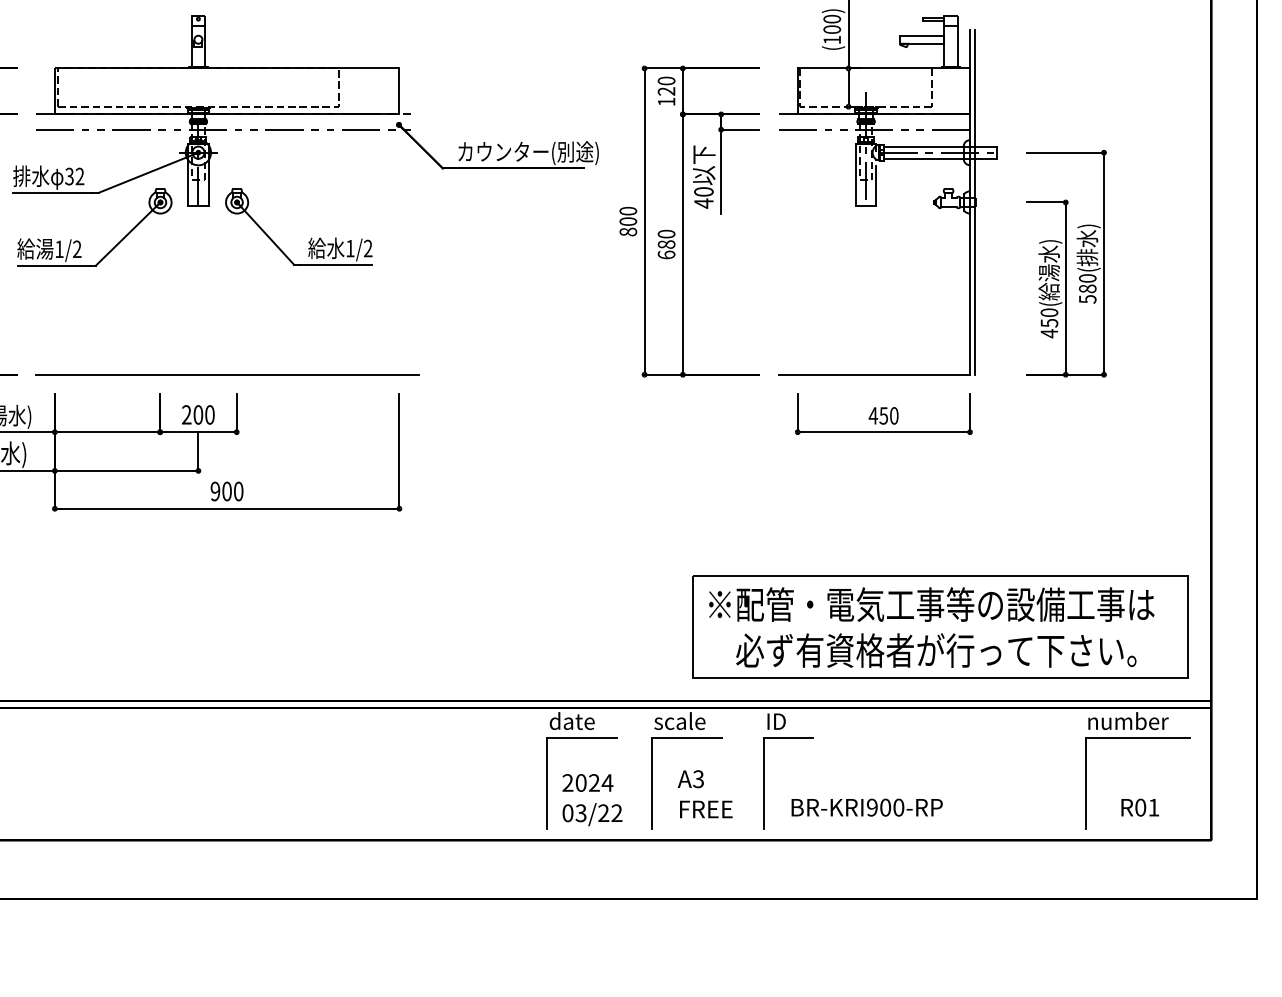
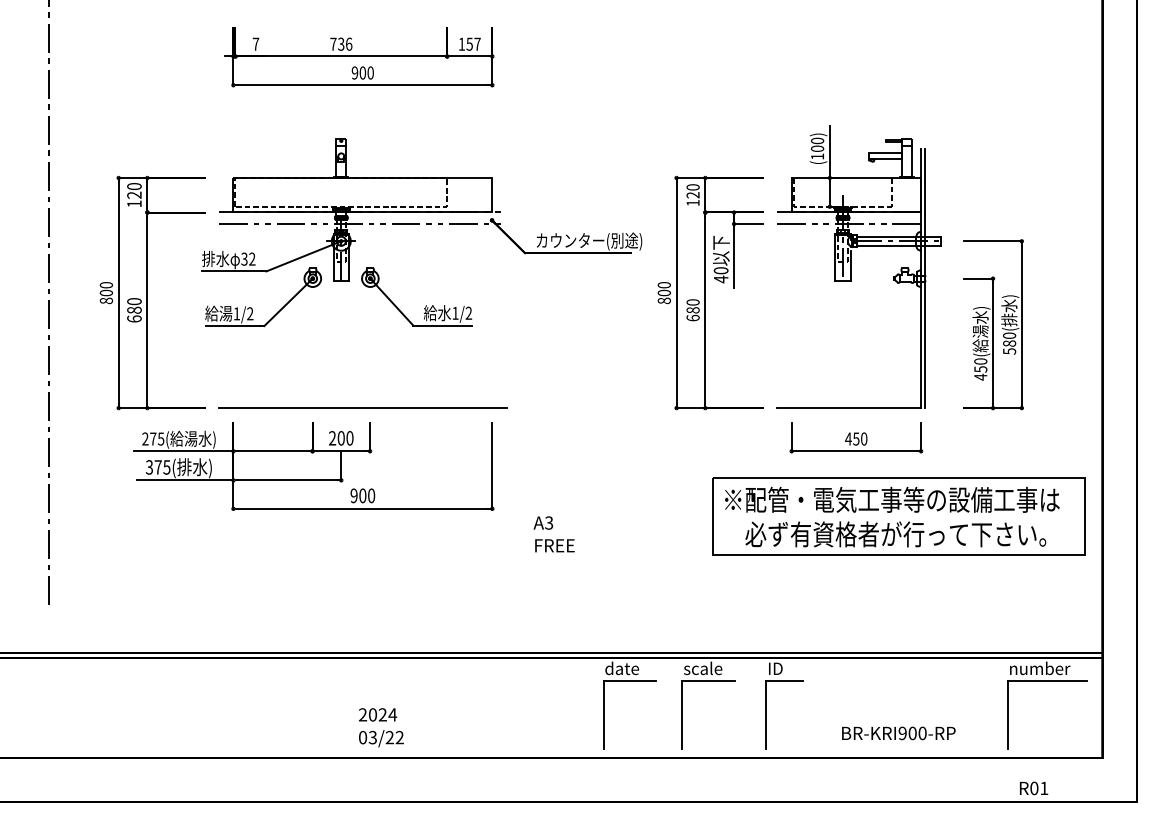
part: (939, 626) -> (898, 516), moved
text: (704, 794) -> (553, 534), moved
text: (592, 799) -> (381, 727), moved
text: (866, 807) -> (898, 733), moved
text: (1140, 807) -> (1034, 788), moved

